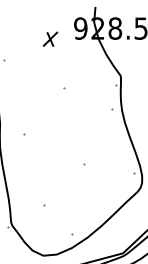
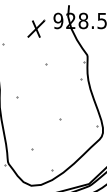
part: (50, 38) -> (36, 28), size x1.67

